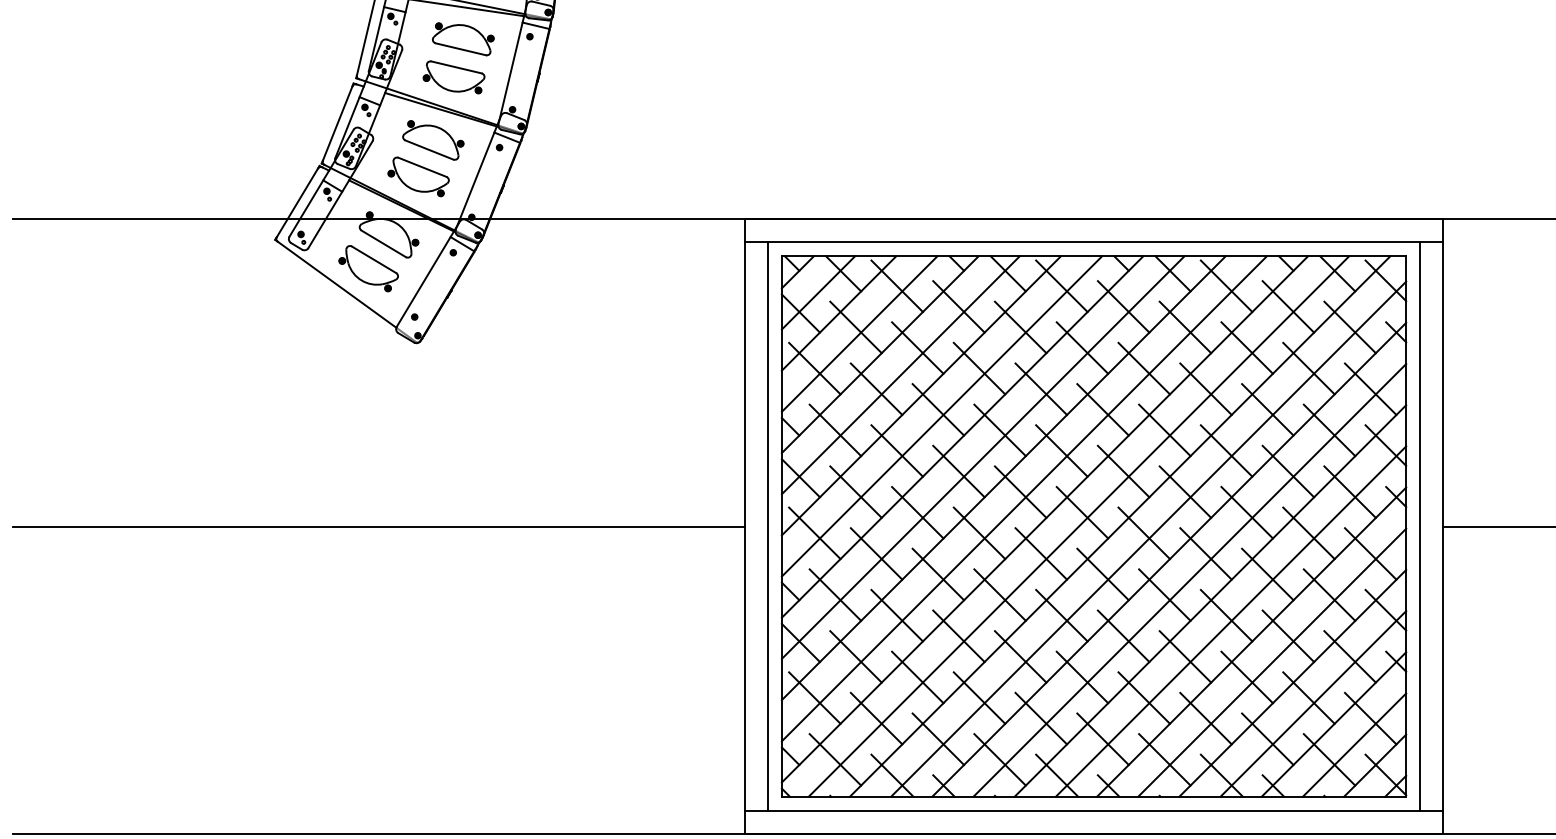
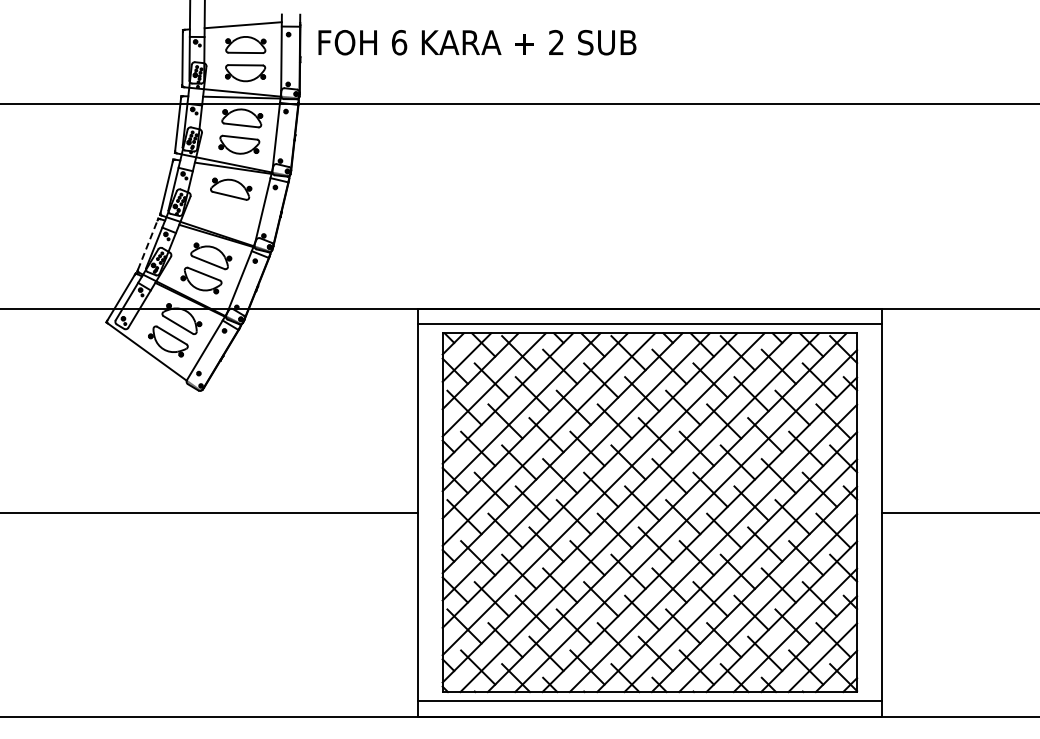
part: (454, 75) -> (225, 213), removed
line: (337, 124) -> (147, 245), solid -> dashed
line: (768, 526) -> (433, 512), removed
line: (1420, 526) -> (866, 512), removed

